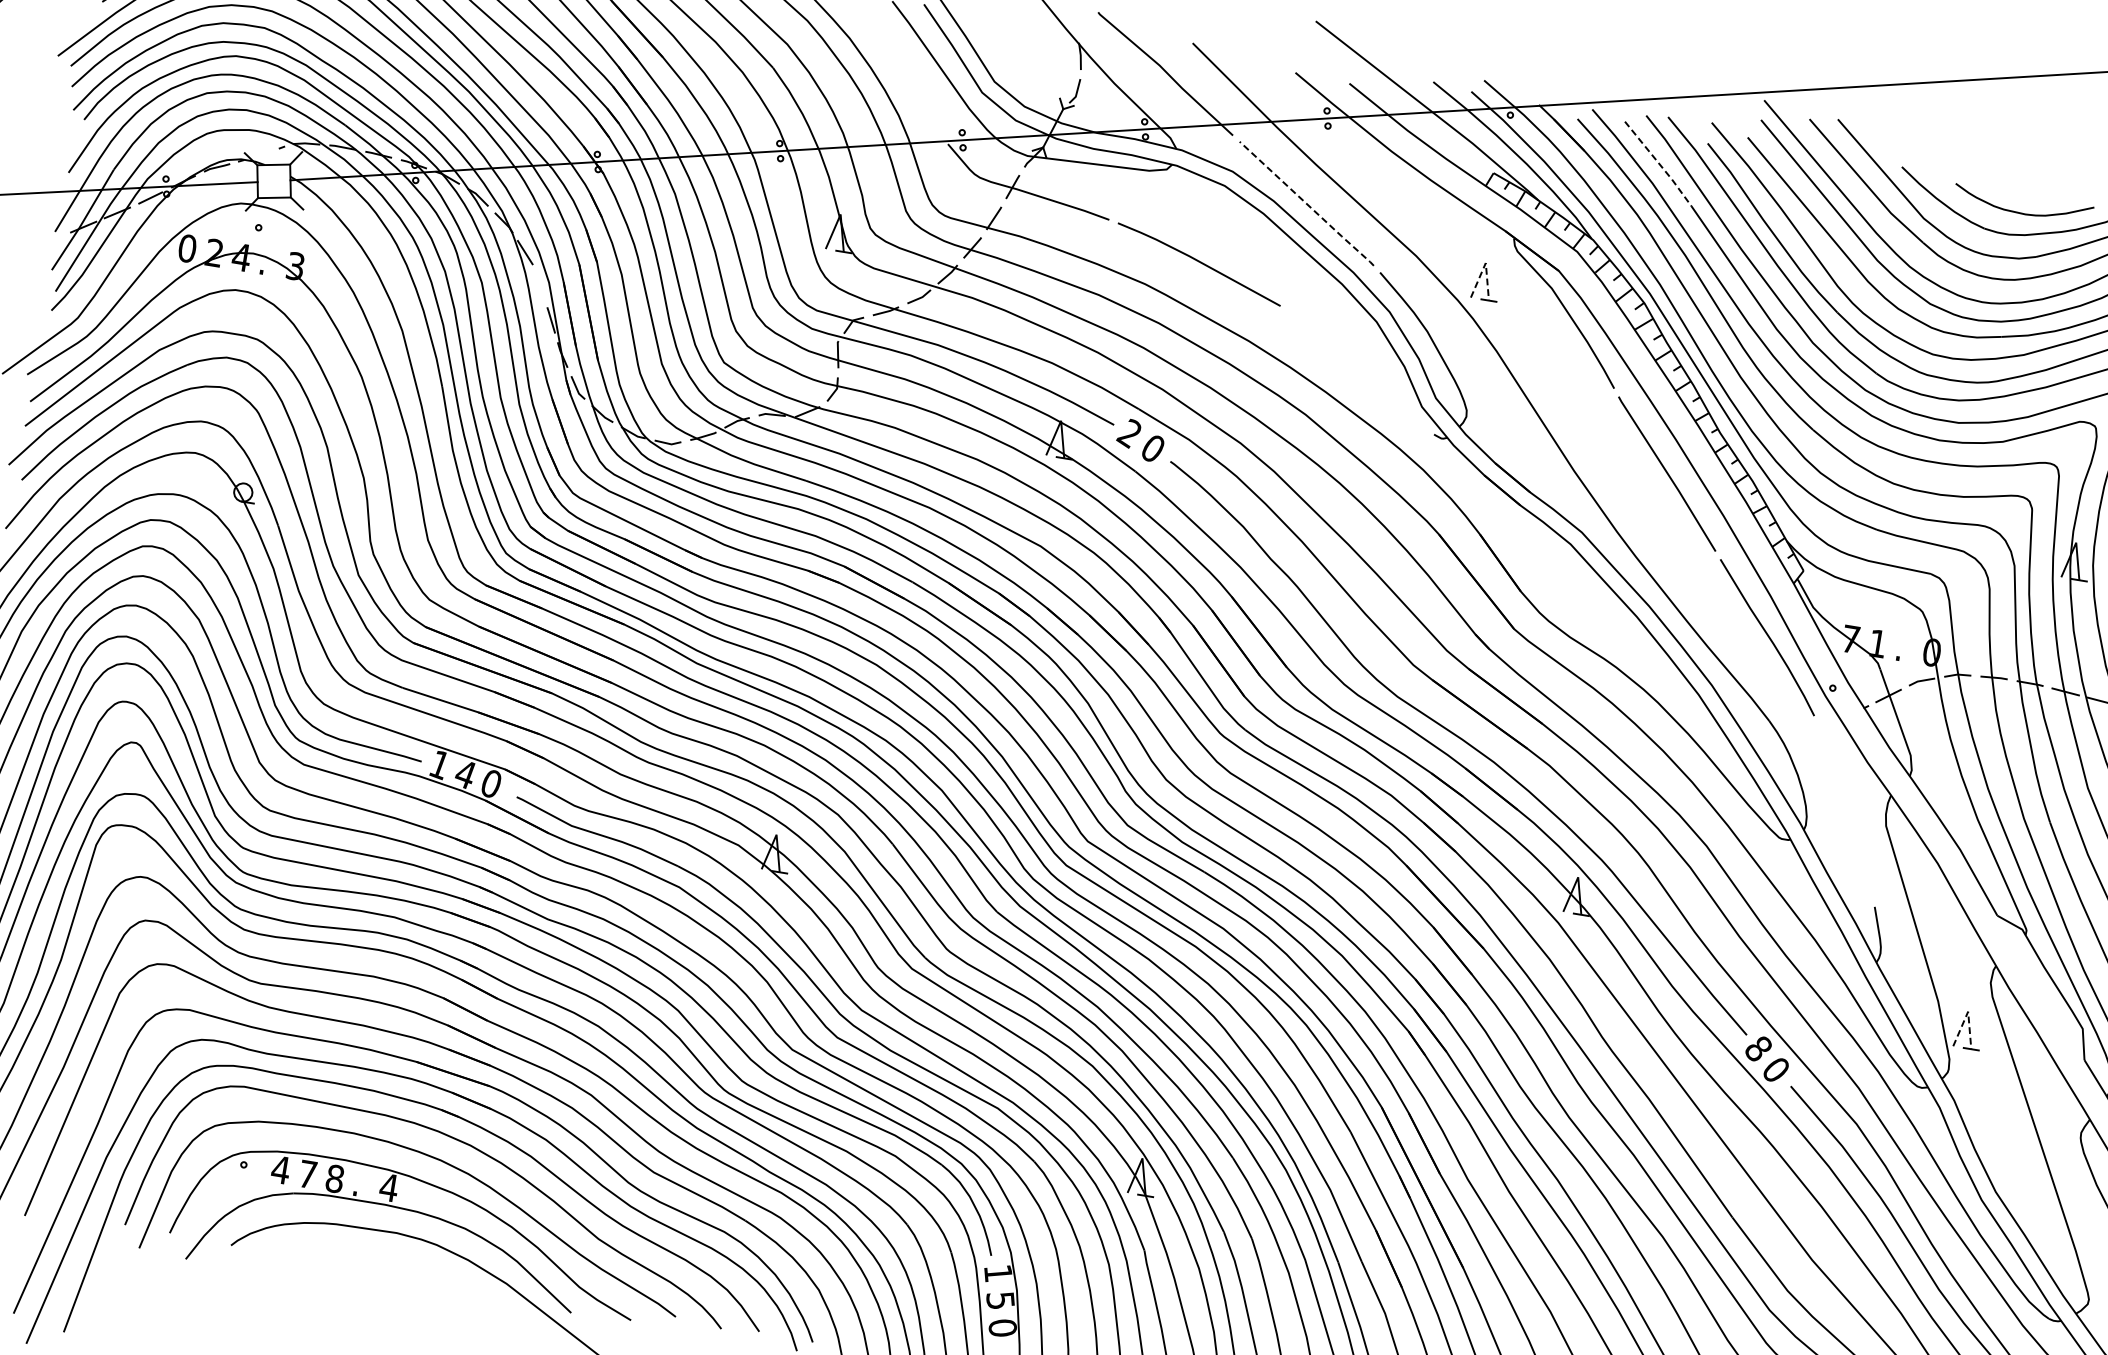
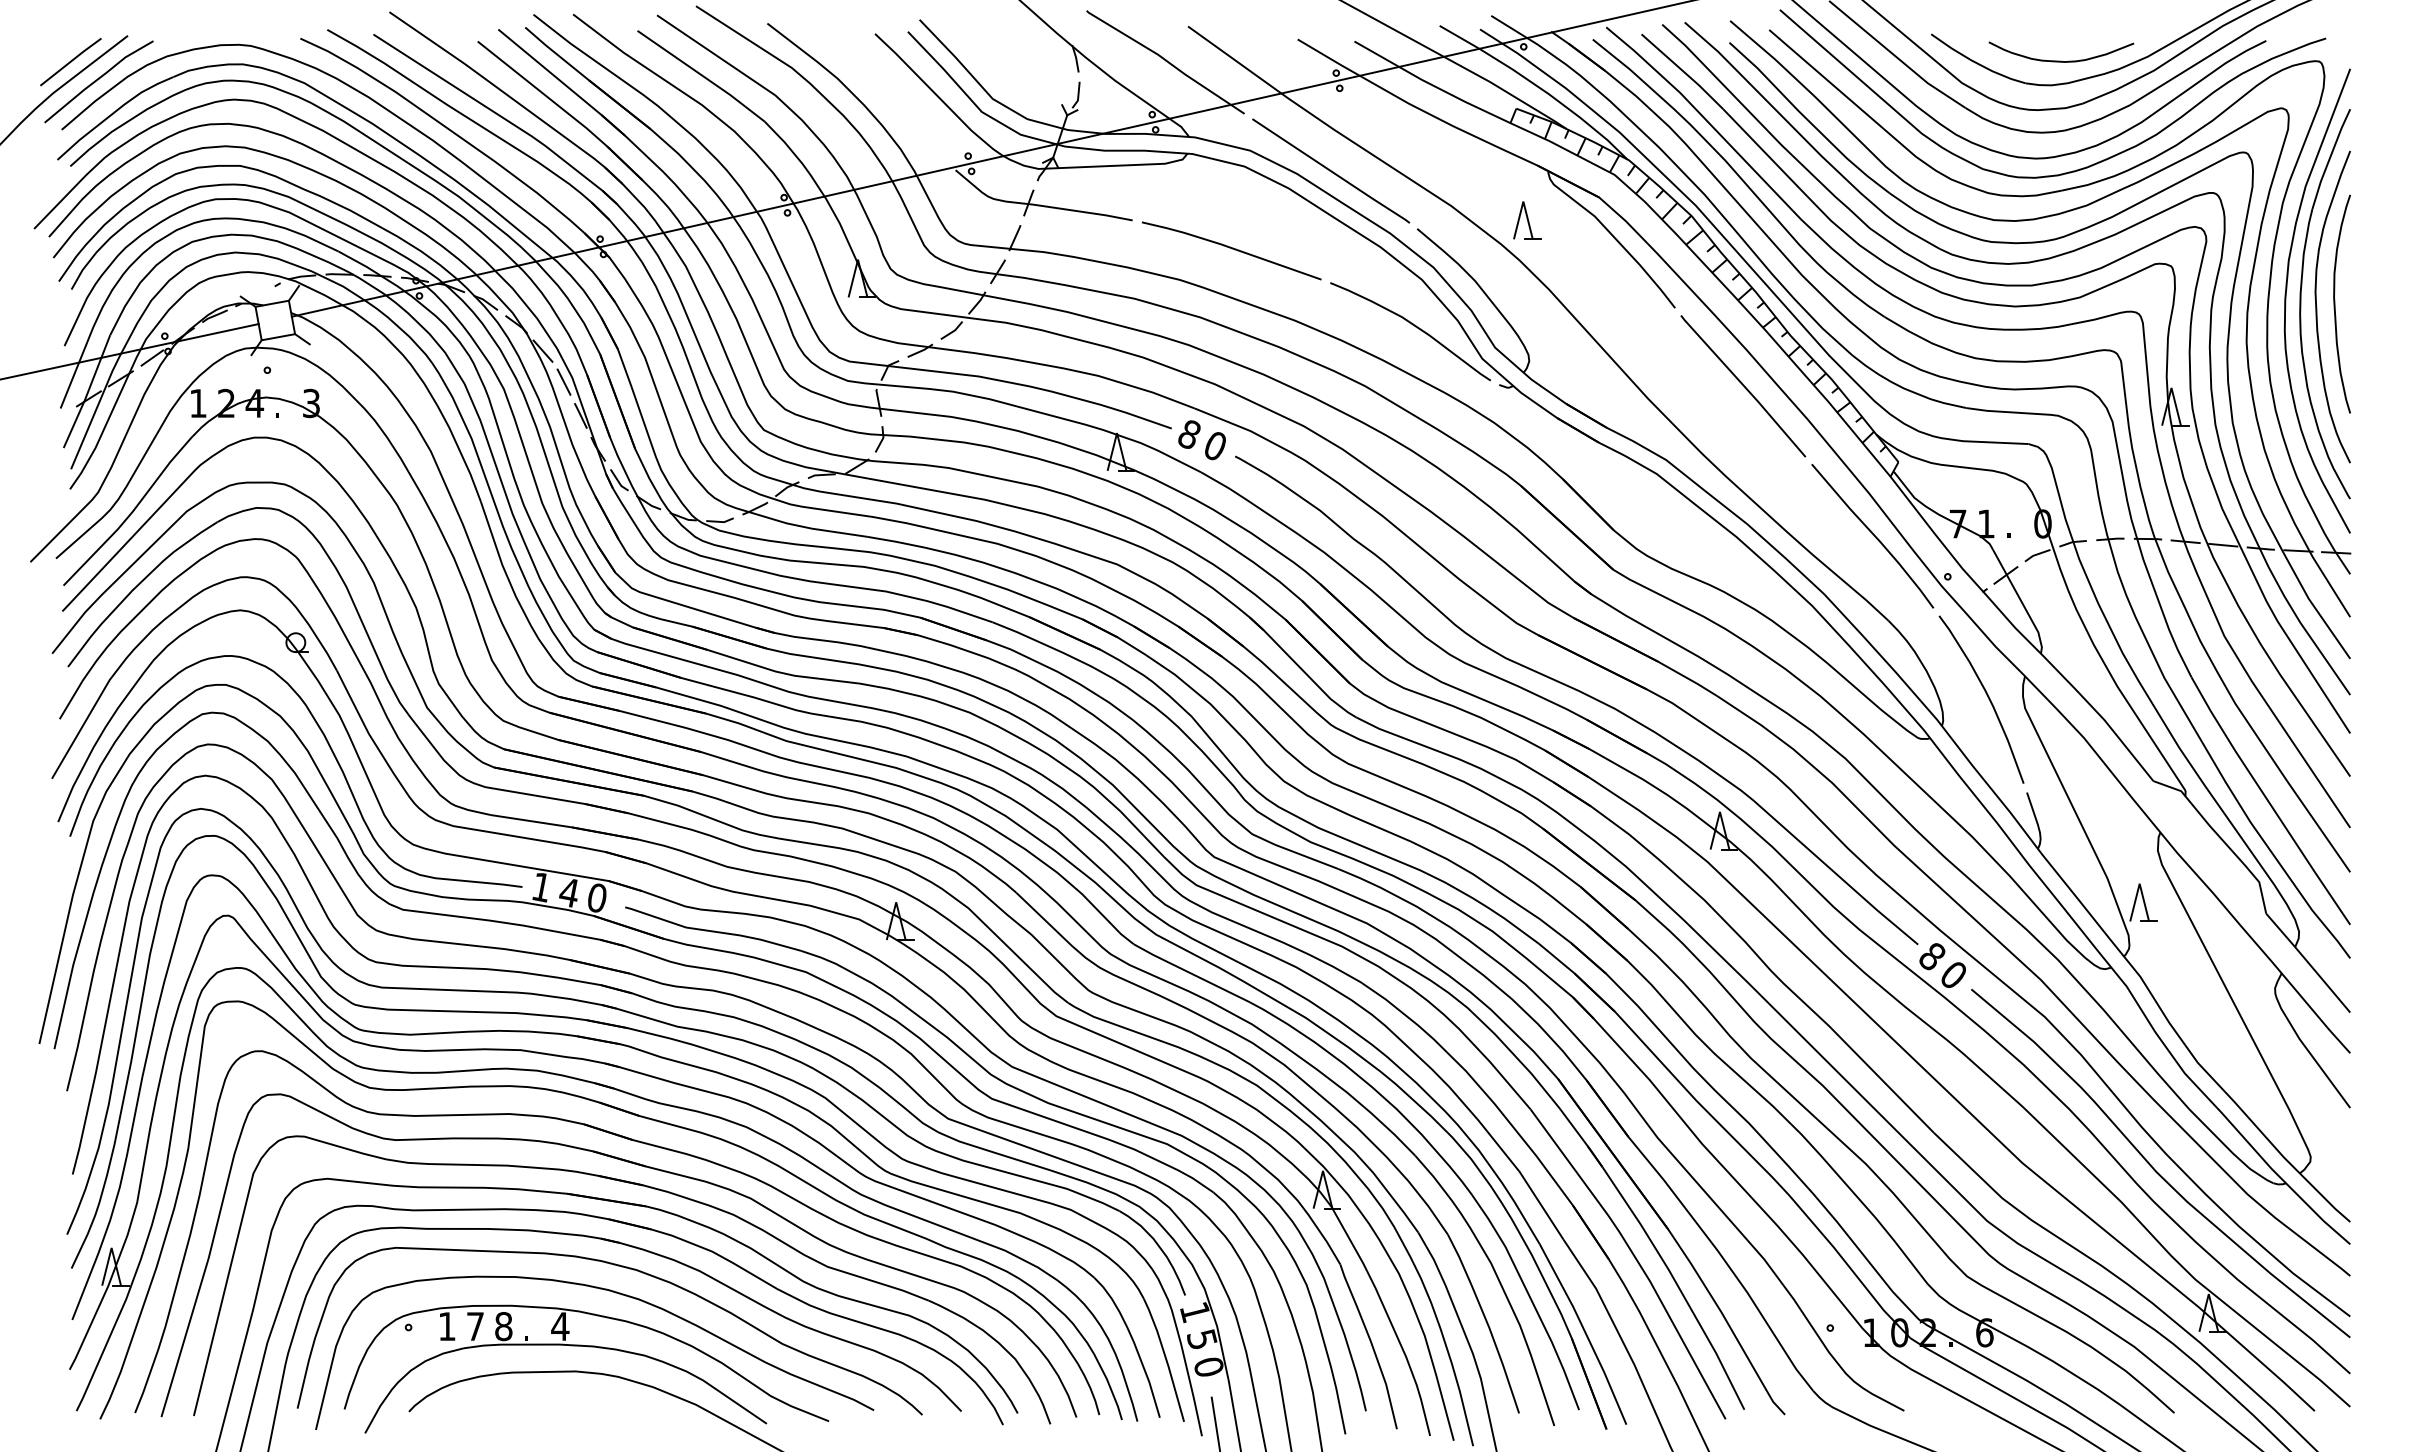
line: (1659, 163) -> (1683, 71), dashed -> solid
line: (1307, 205) -> (1332, 172), dashed -> solid
text: (187, 248) -> (198, 403), 0 -> 1
line: (1485, 262) -> (1523, 201), dashed -> solid
line: (540, 284) -> (563, 381), added
curve: (1360, 364) -> (1412, 325), added
text: (1129, 433) -> (1188, 434), 2 -> 8
curve: (1851, 809) -> (1987, 697), added
line: (1968, 1011) -> (2139, 883), dashed -> solid
text: (280, 1169) -> (446, 1326), 4 -> 1

